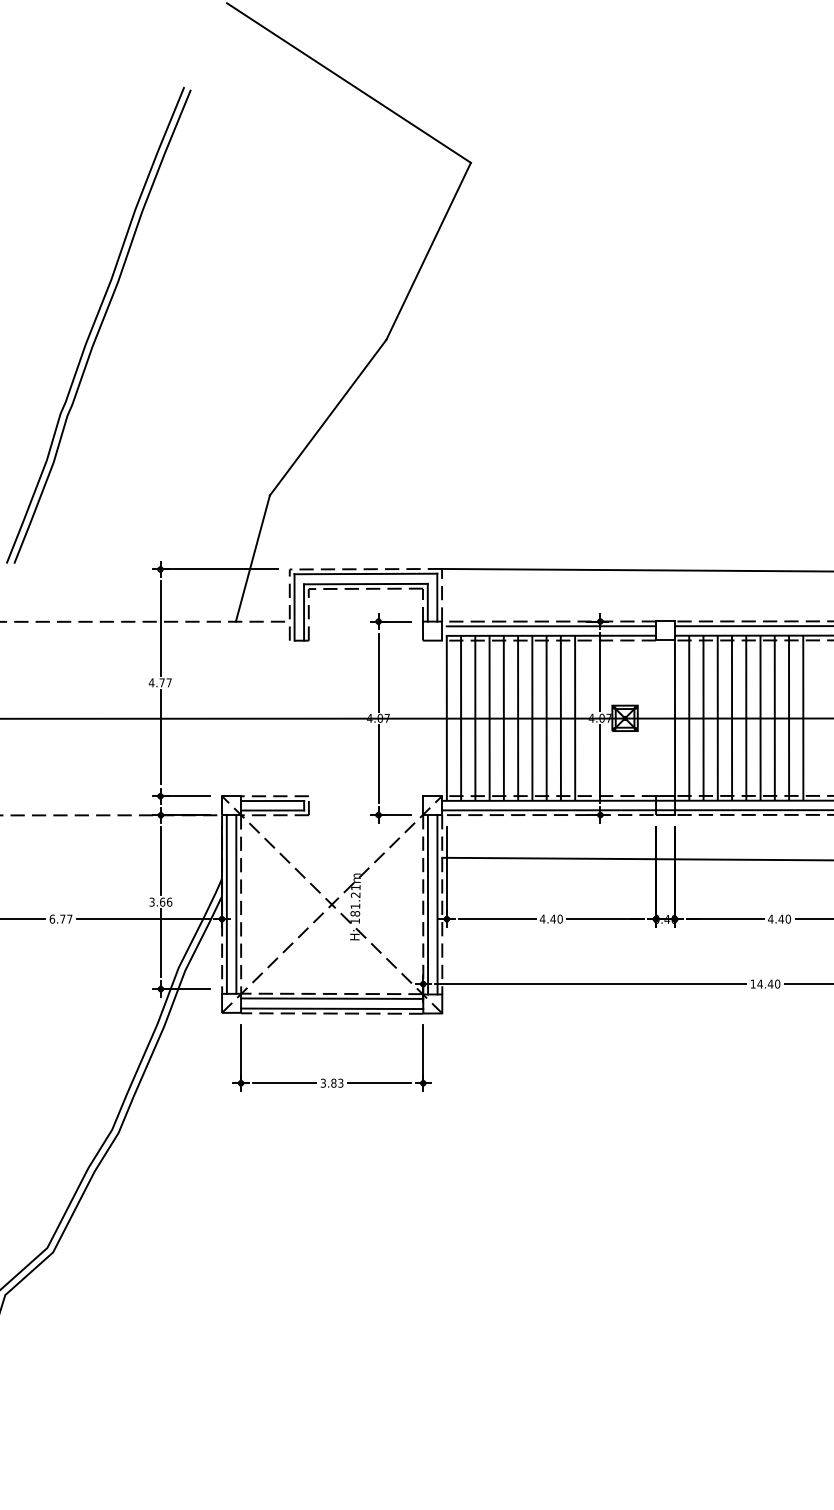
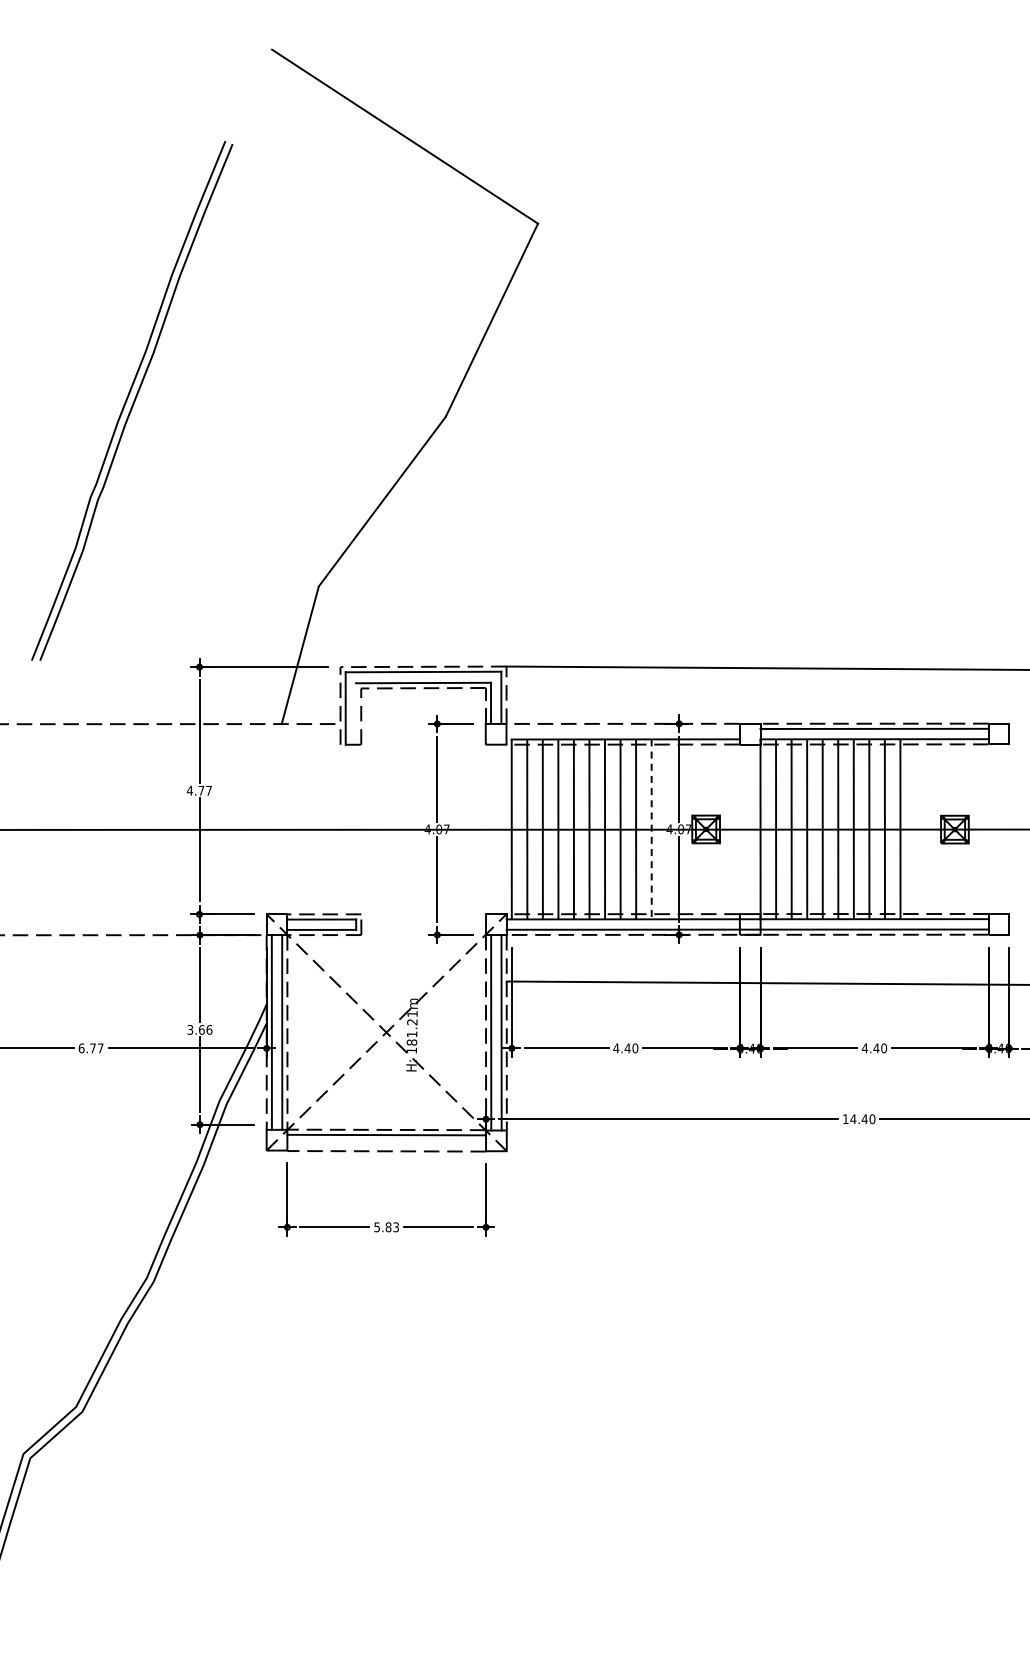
line: (304, 612) -> (356, 713), removed
line: (551, 625) -> (625, 728), removed
line: (574, 718) -> (651, 829), solid -> dashed
line: (331, 1008) -> (386, 1145), removed
text: (322, 1082) -> (376, 1226), 3.83 -> 5.83

